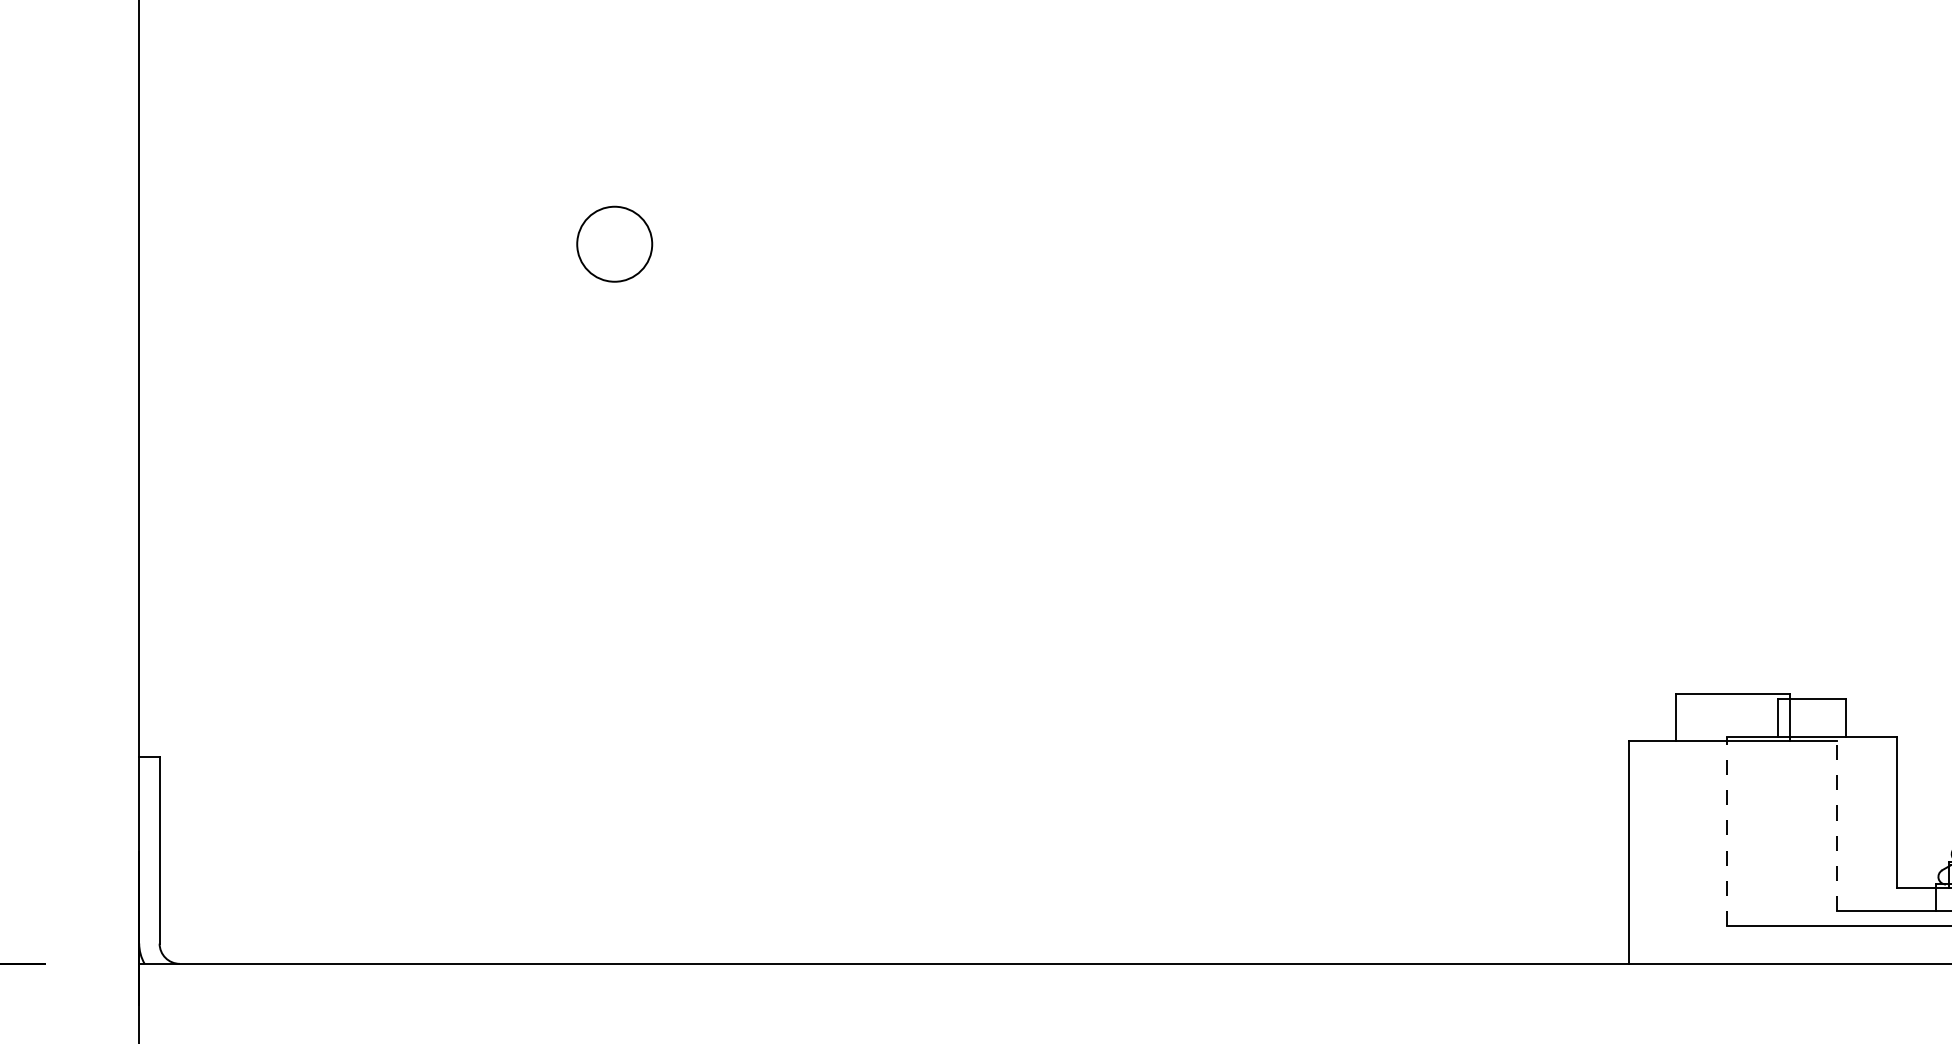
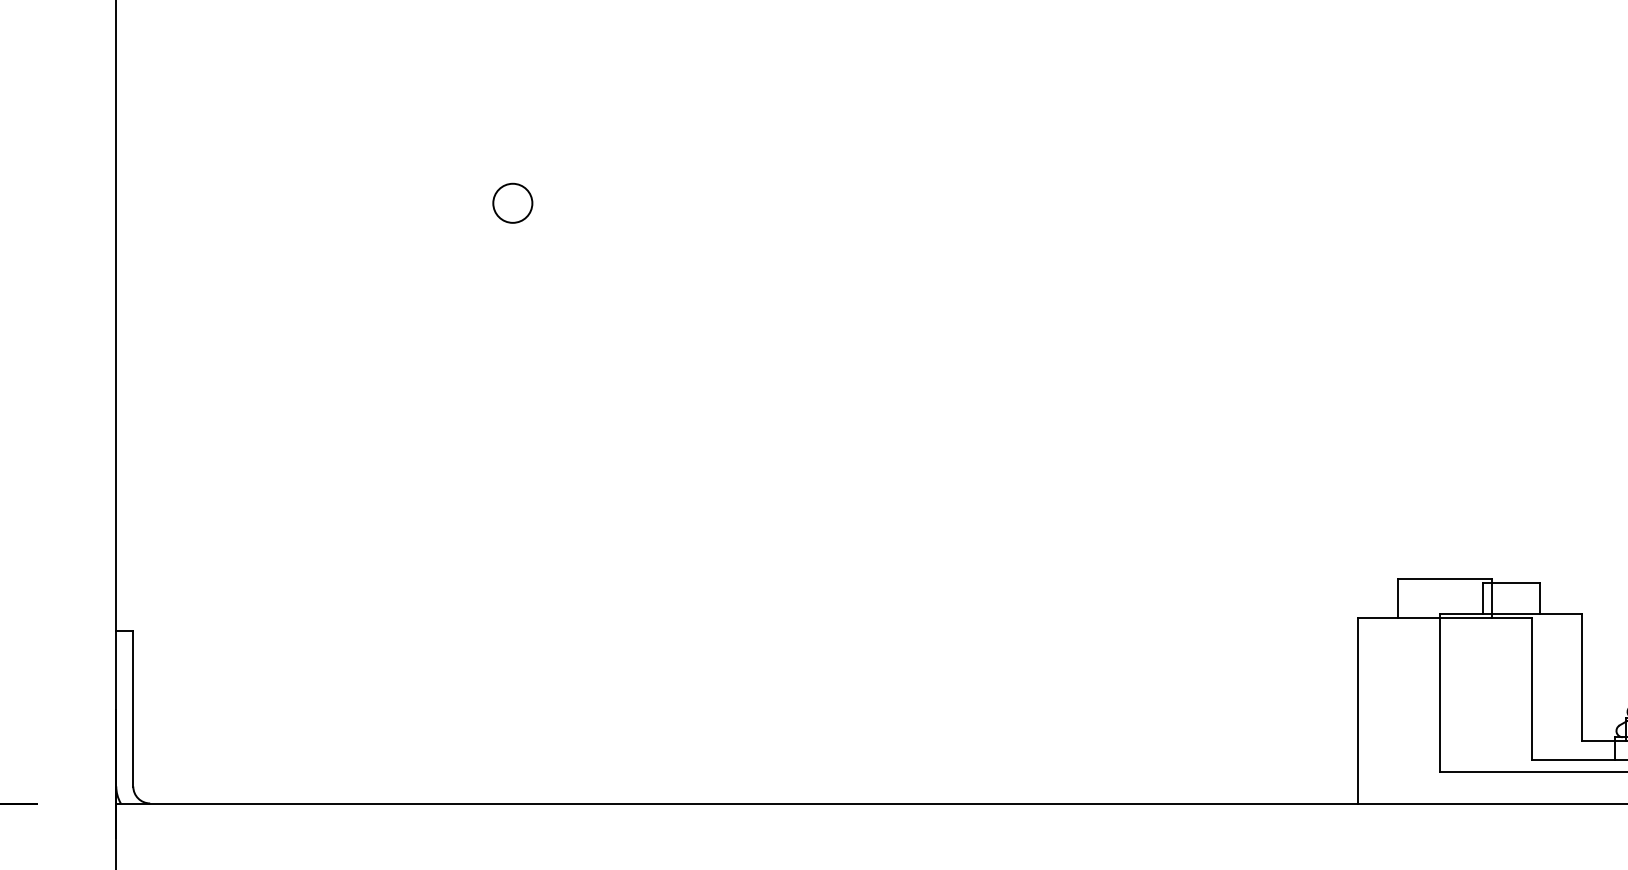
circle: (614, 243) -> (512, 202), size x0.62
line: (1836, 825) -> (1531, 688), dashed -> solid
line: (1727, 831) -> (1440, 693), dashed -> solid

